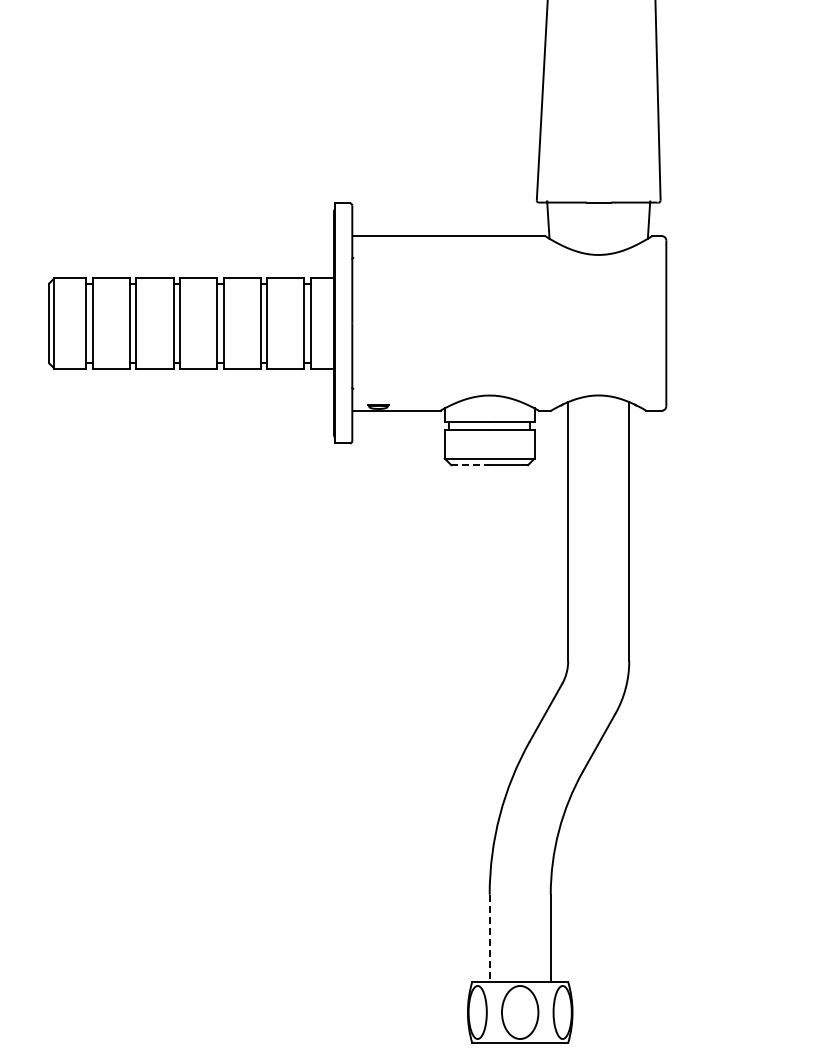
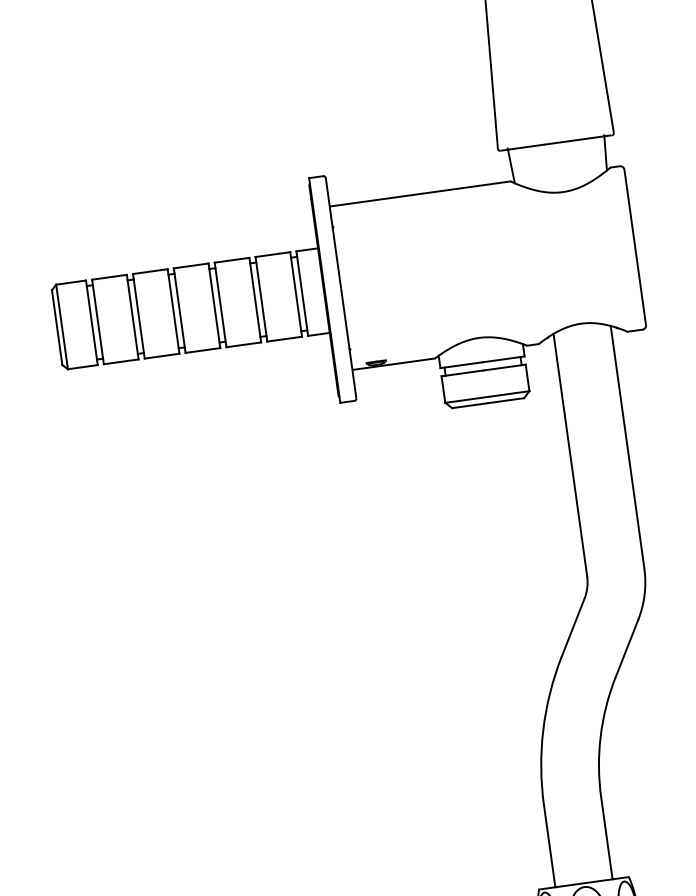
line: (471, 465) -> (471, 405), dashed -> solid
line: (489, 938) -> (549, 846), dashed -> solid

